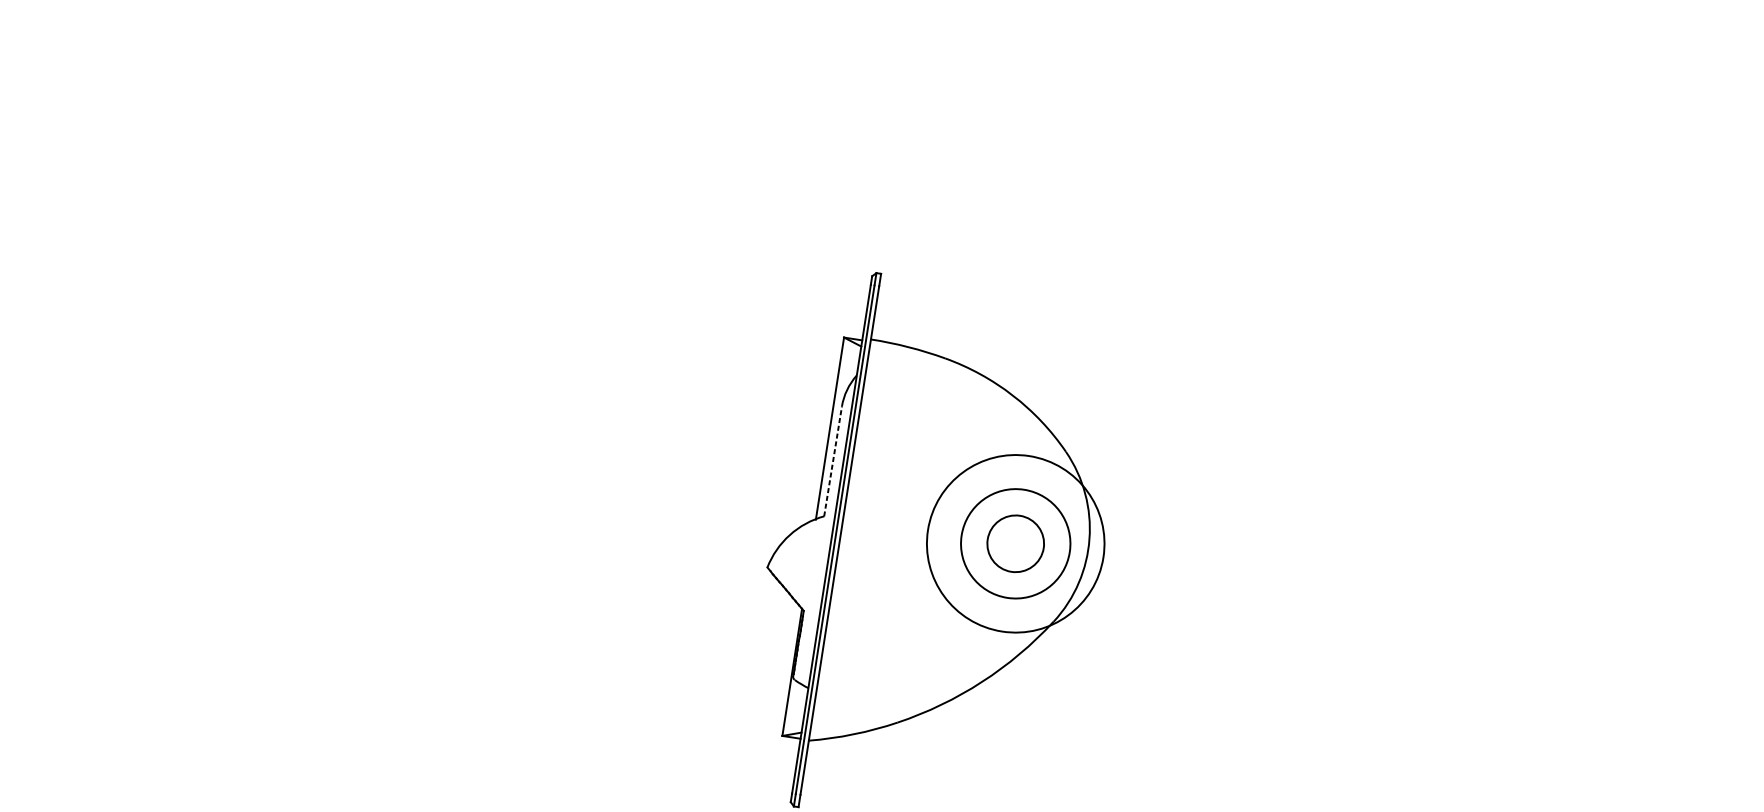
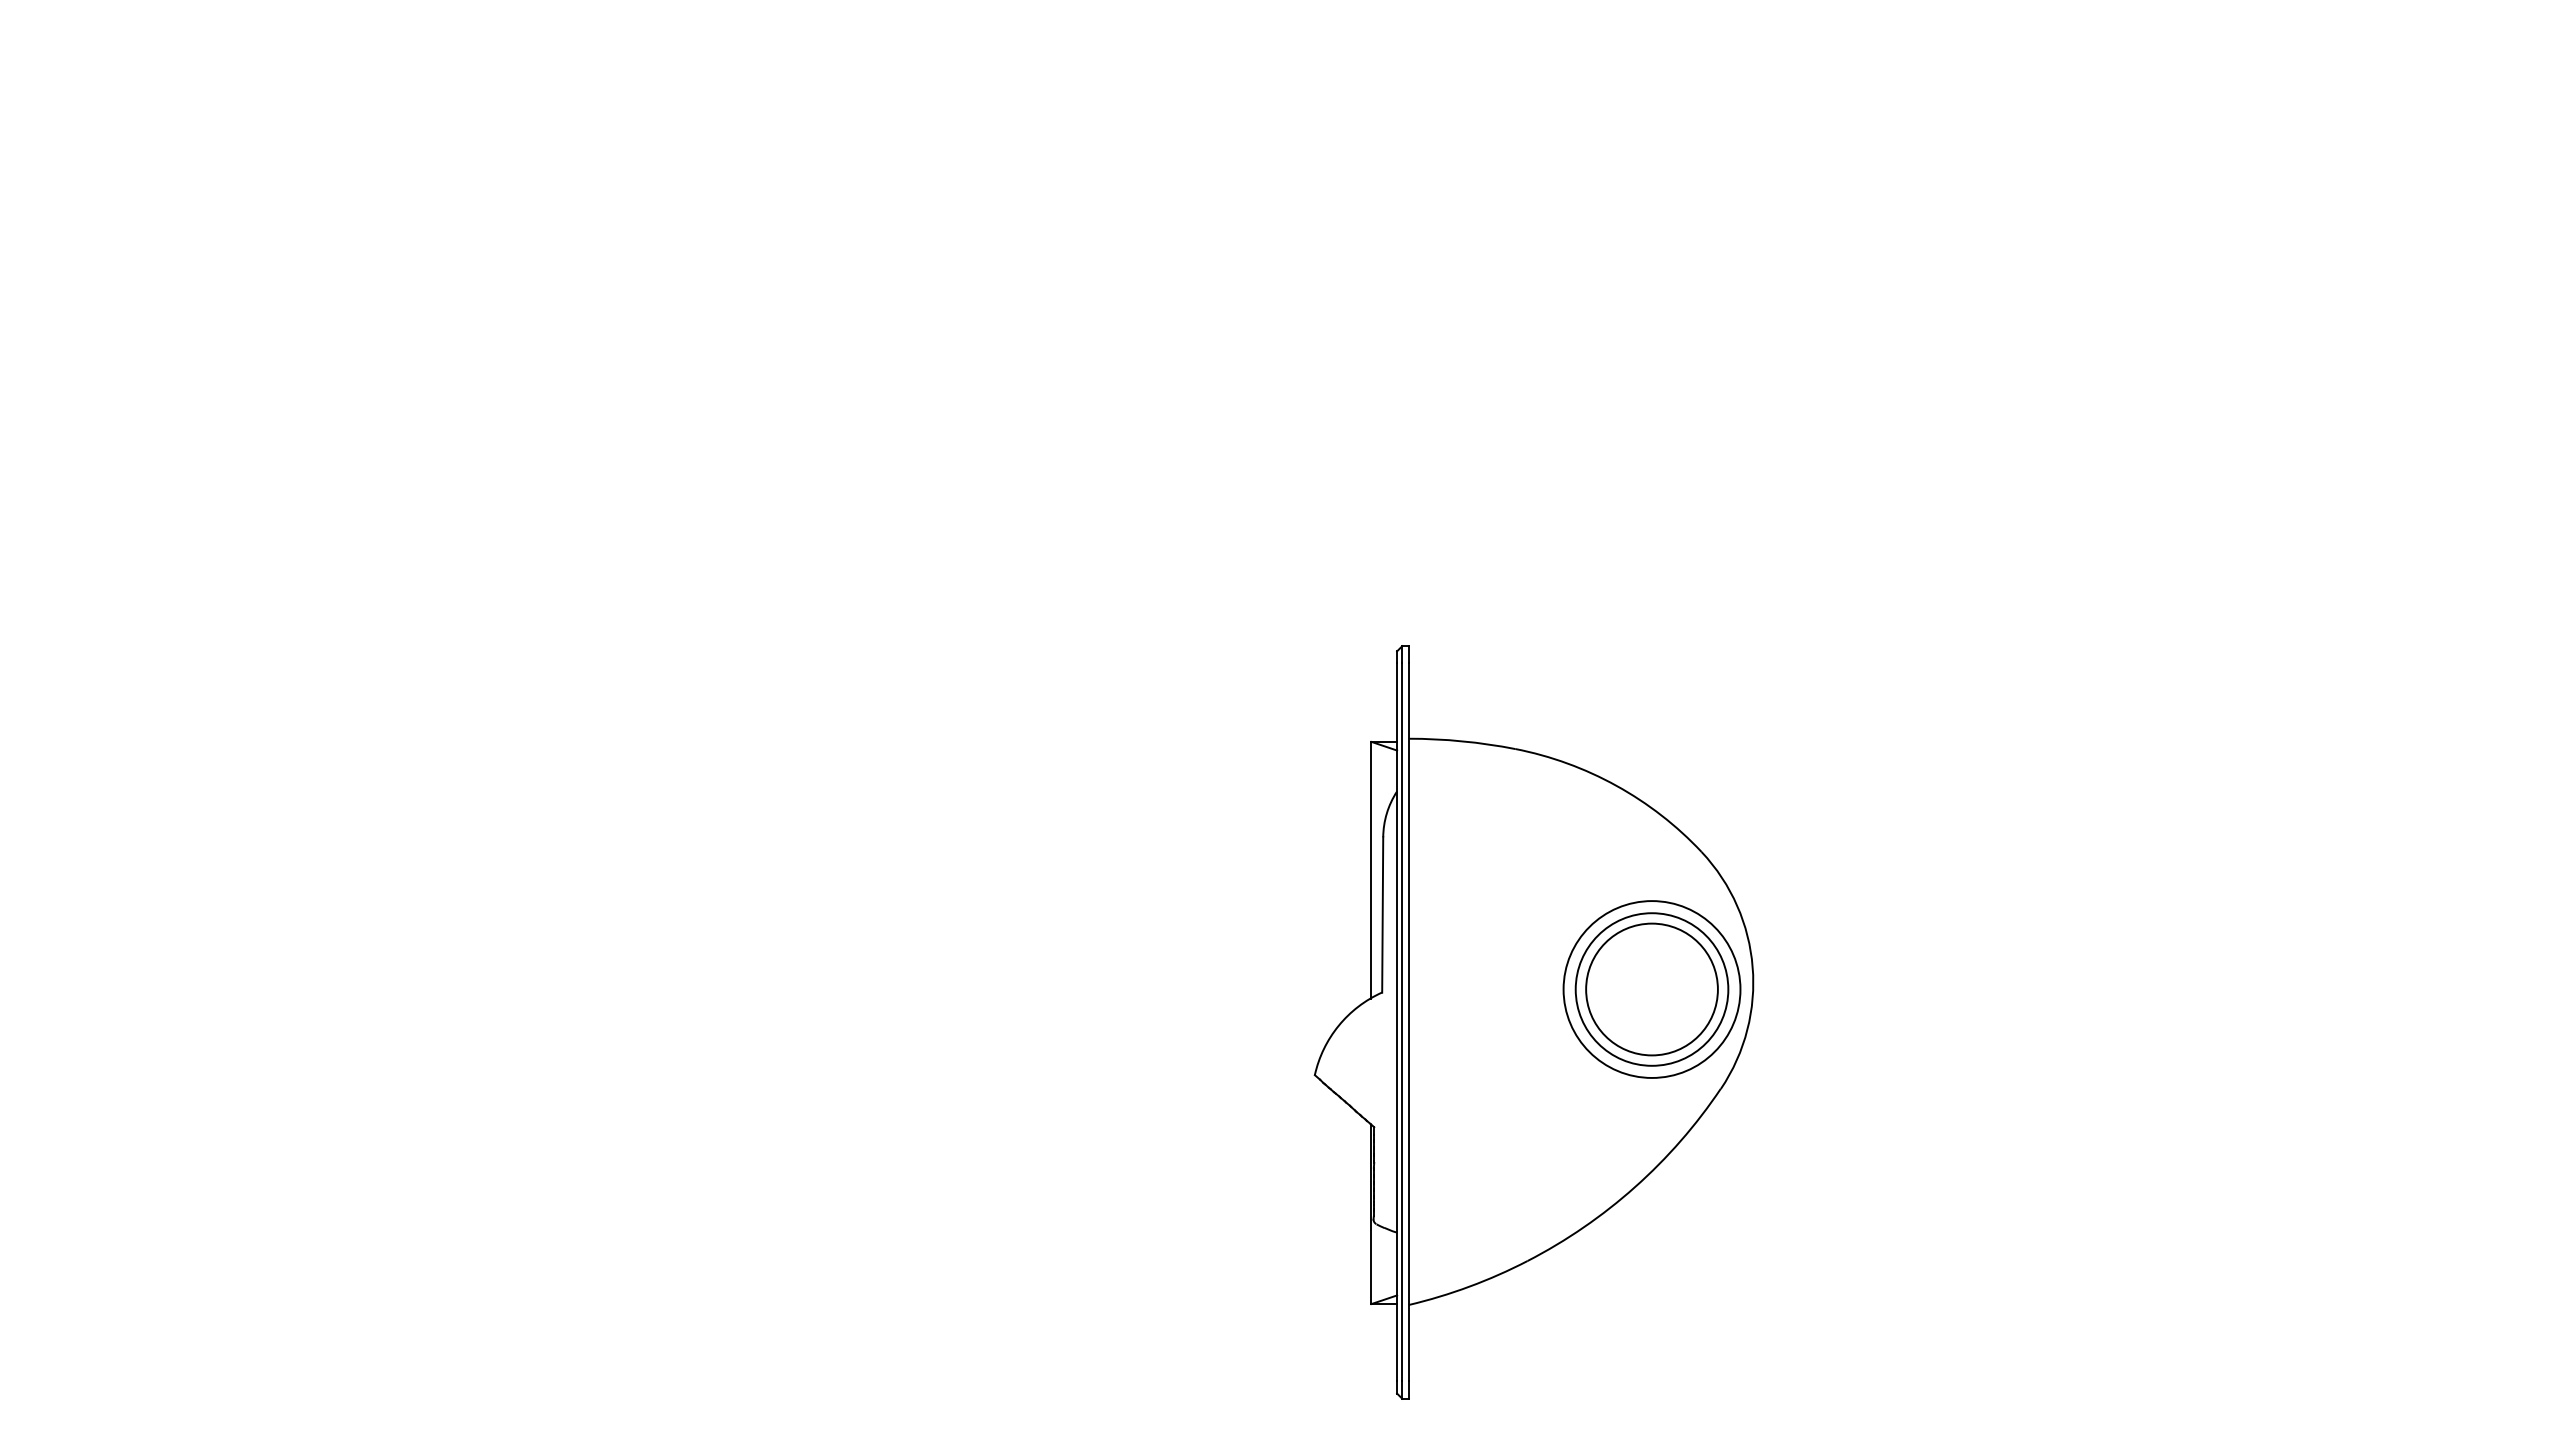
line: (832, 461) -> (1382, 914), dashed -> solid
circle: (1015, 543) -> (1651, 989), size x0.71
circle: (1015, 543) -> (1651, 989), size x1.67

